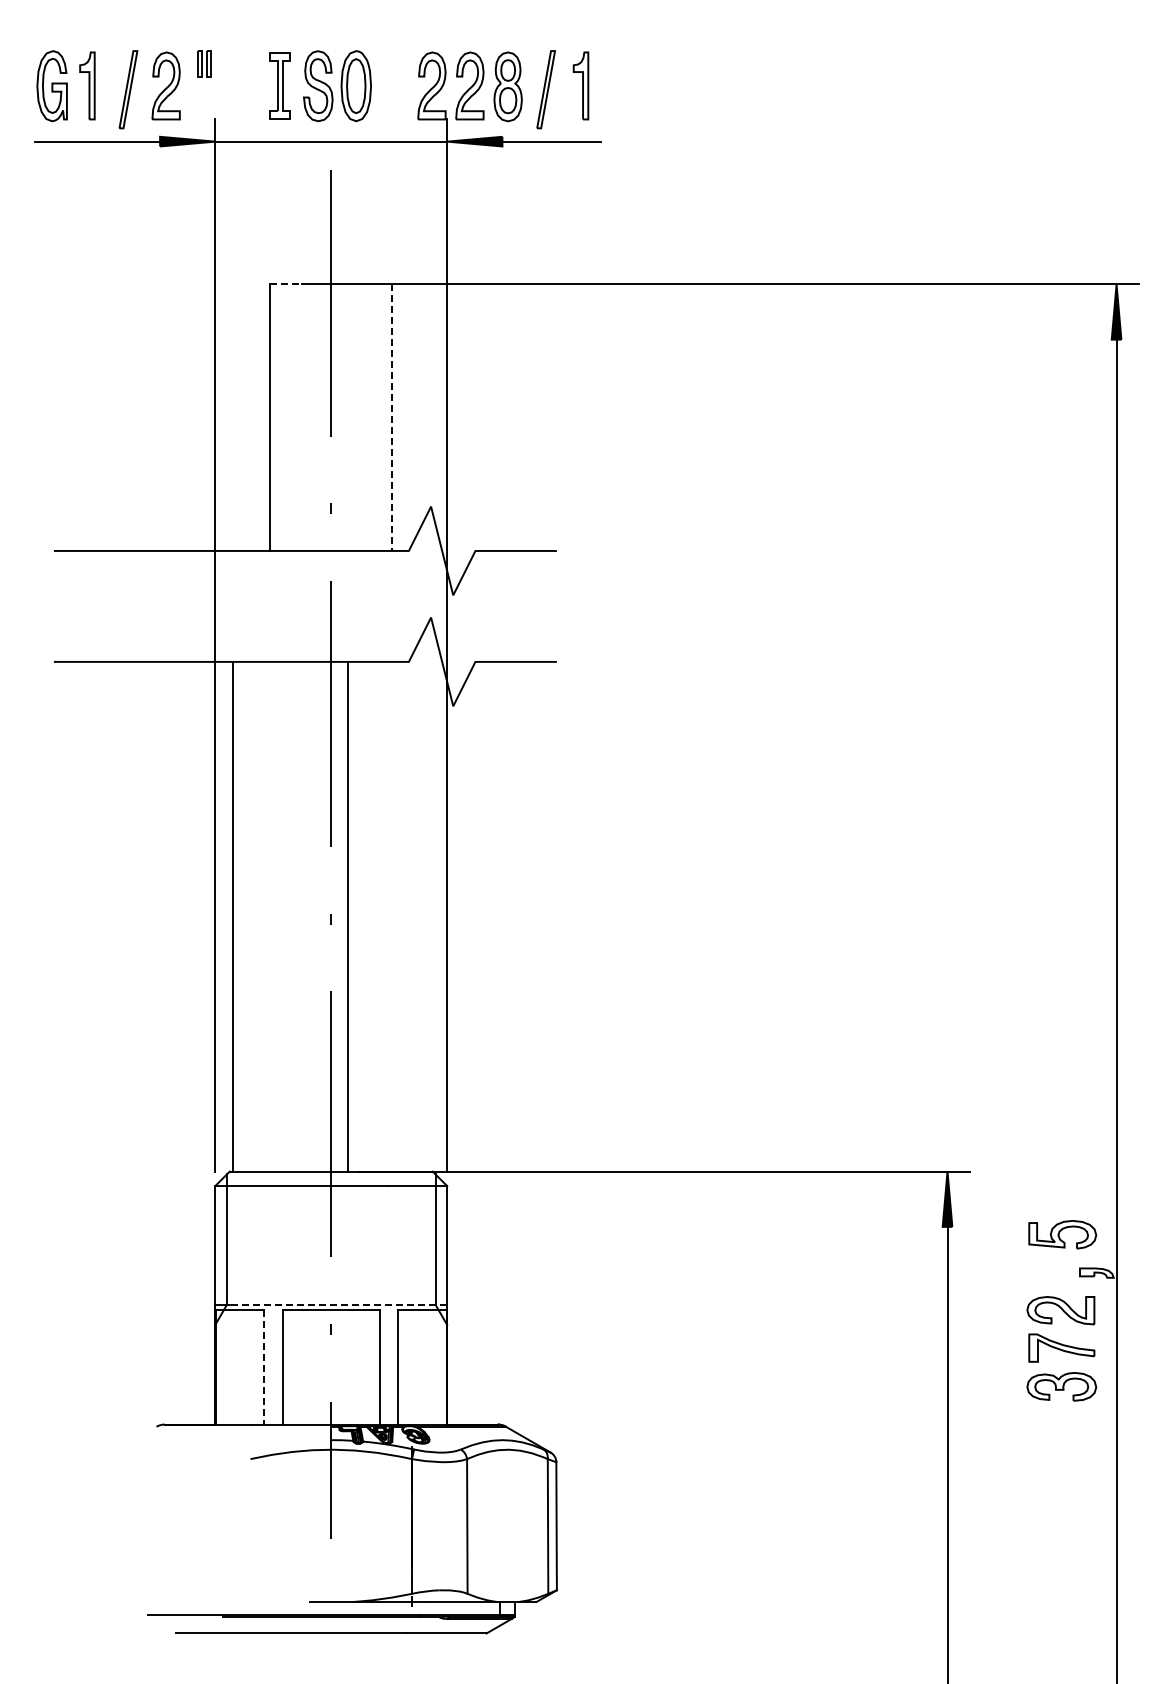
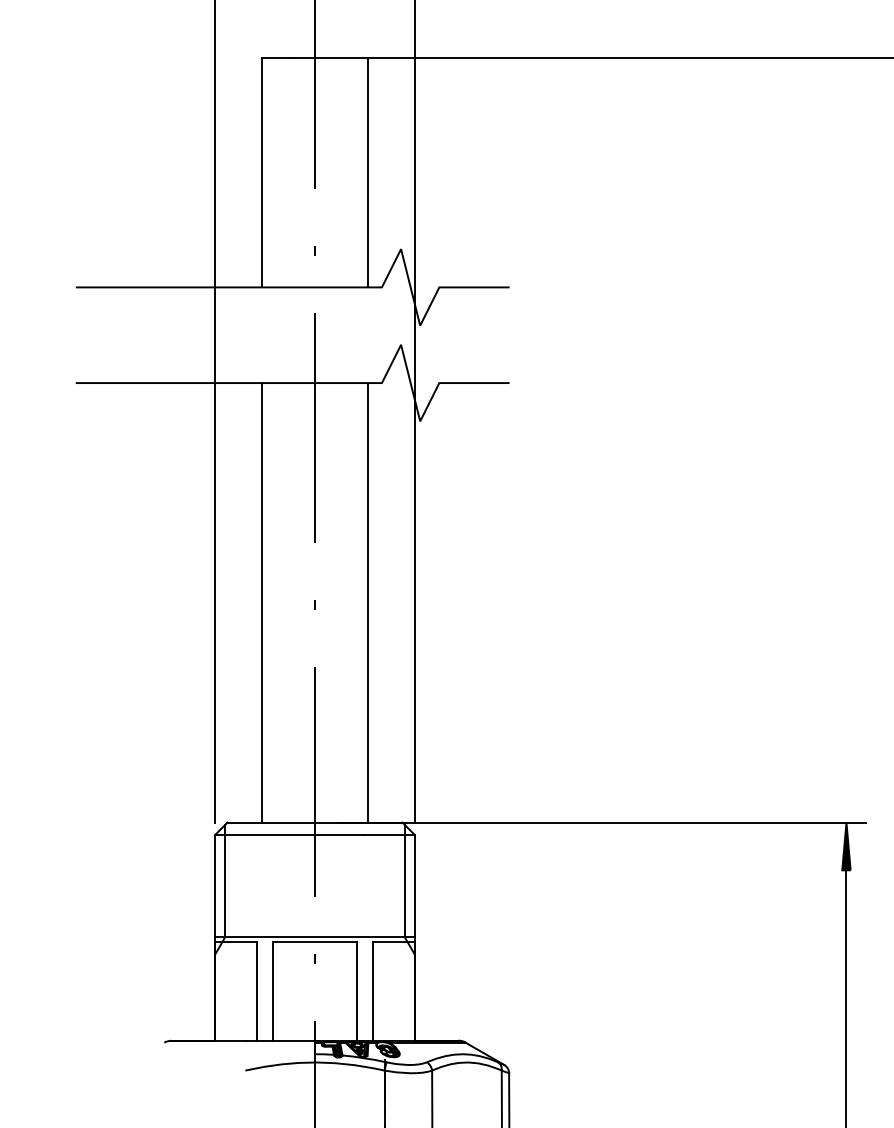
line: (286, 284) -> (276, 57), dashed -> solid
line: (392, 418) -> (367, 173), dashed -> solid
line: (233, 916) -> (262, 602), moved
line: (348, 916) -> (367, 602), moved
line: (338, 1304) -> (321, 937), dashed -> solid
line: (264, 1367) -> (257, 991), dashed -> solid

